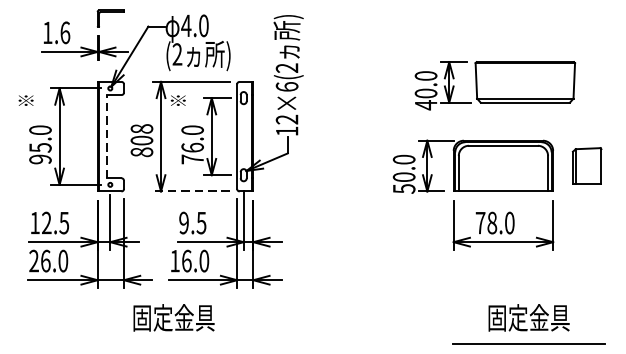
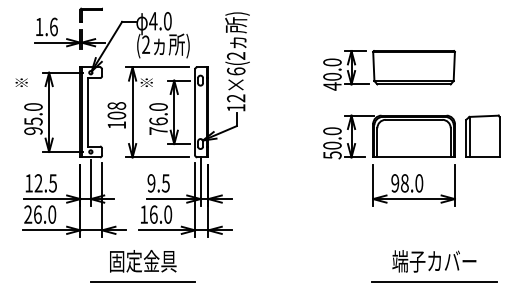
part: (495, 85) -> (389, 70), moved
line: (107, 135) -> (88, 111), dashed -> solid
text: (141, 152) -> (116, 125), 808 -> 108
part: (586, 164) -> (482, 135), size x1.43
line: (191, 191) -> (157, 157), dashed -> solid
text: (480, 223) -> (395, 183), 78.0 -> 98.0
text: (528, 318) -> (434, 261), 固定金具 -> 端子カバー
line: (173, 343) -> (142, 282), added

